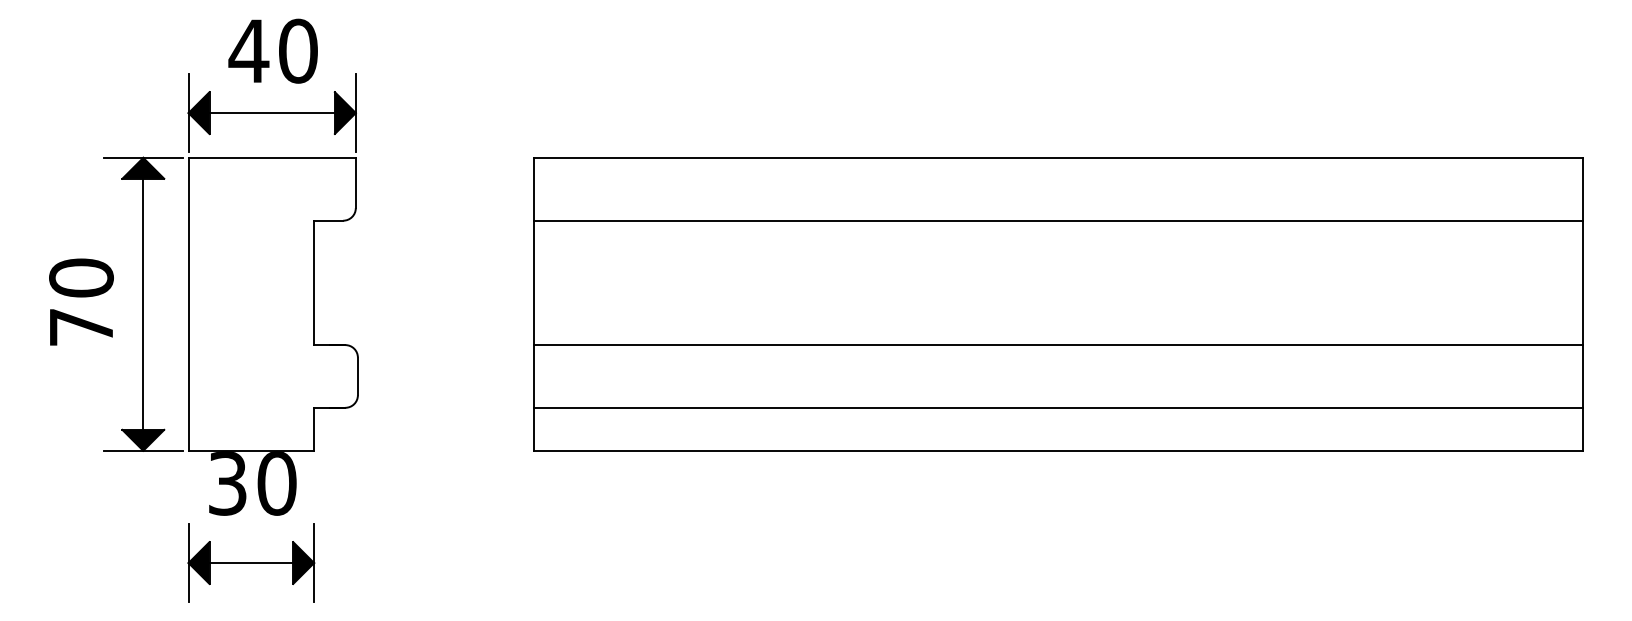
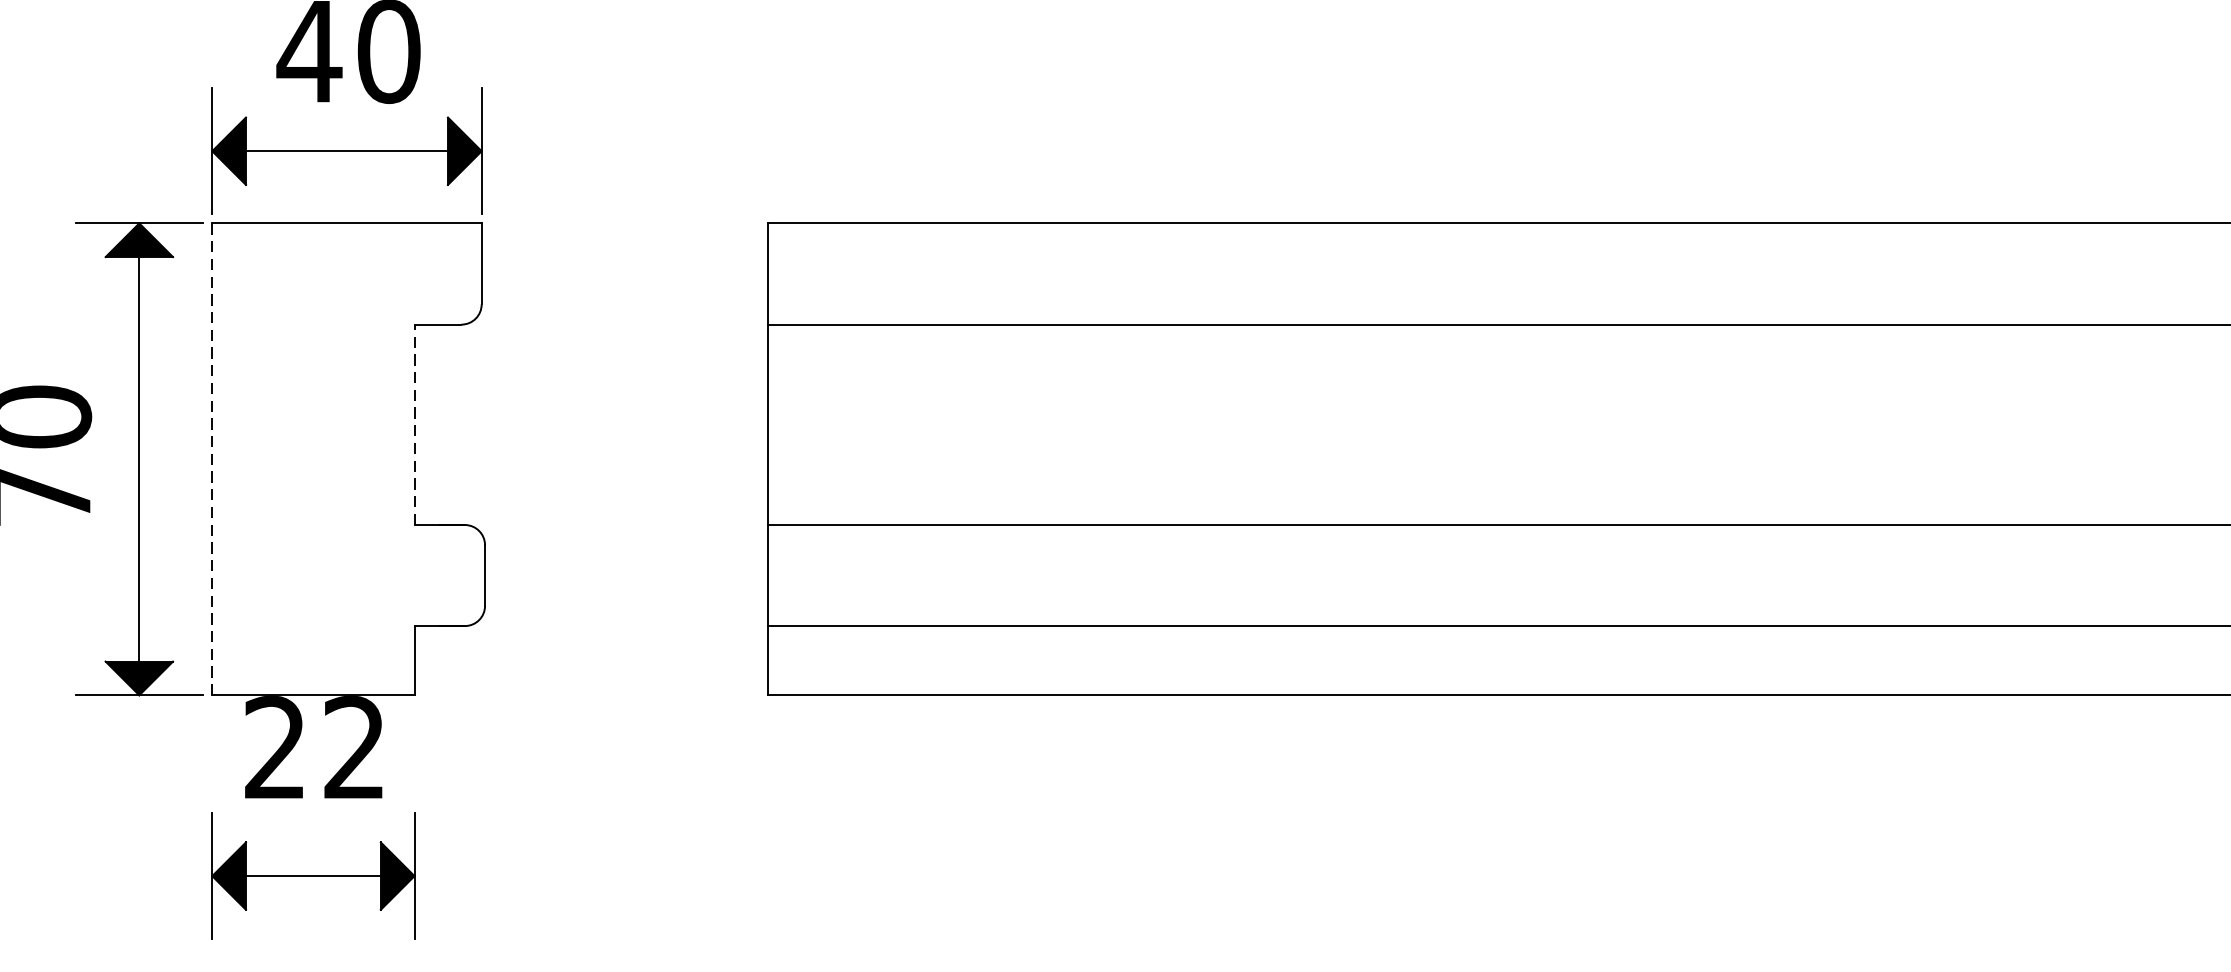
line: (314, 282) -> (415, 424), solid -> dashed
line: (188, 304) -> (212, 459), solid -> dashed
text: (252, 483) -> (315, 747), 30 -> 22

